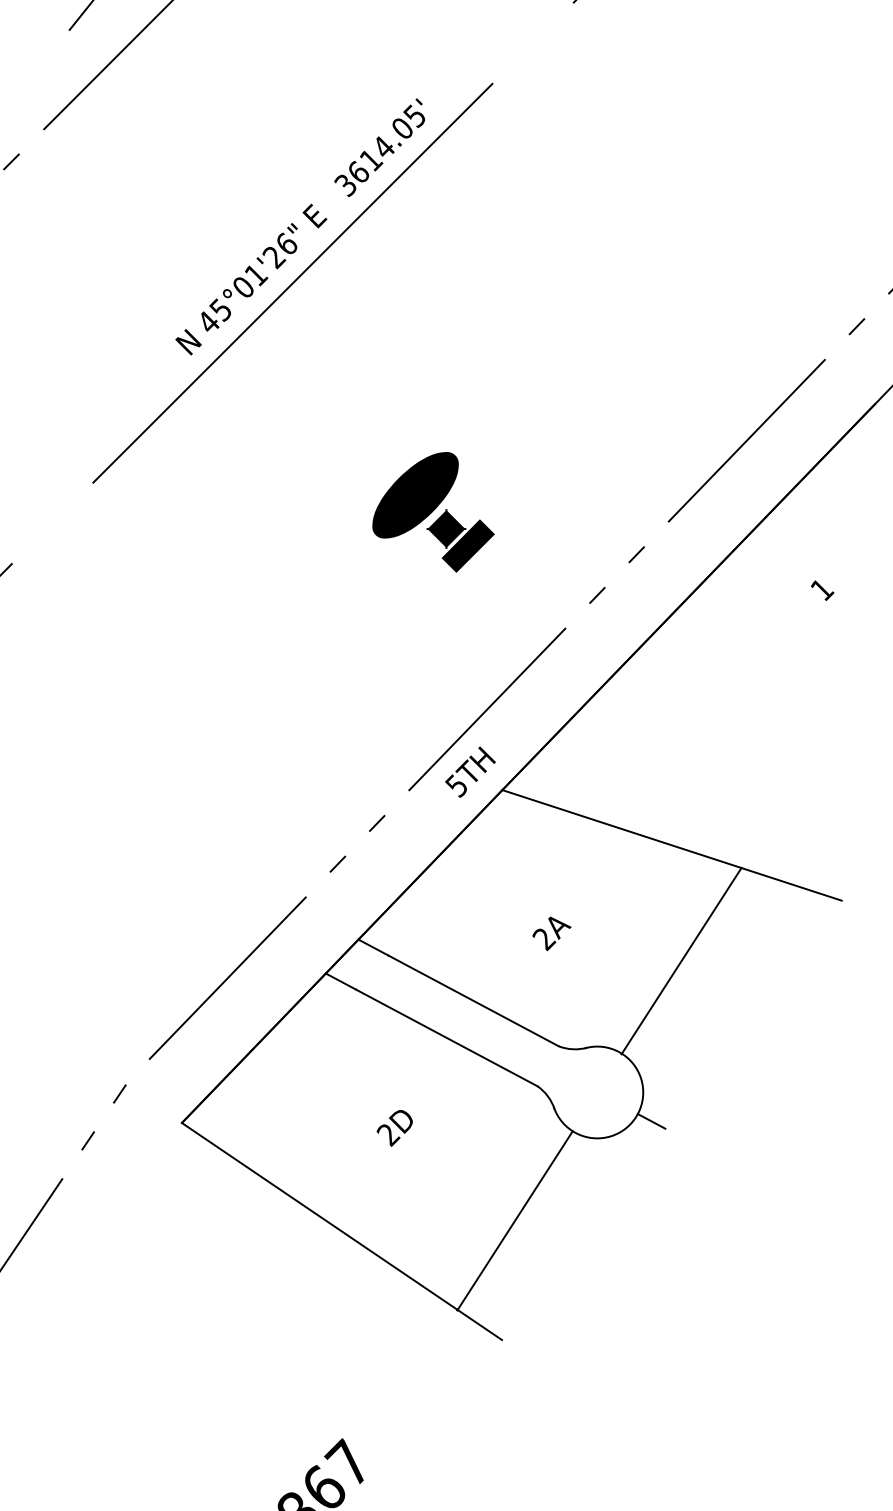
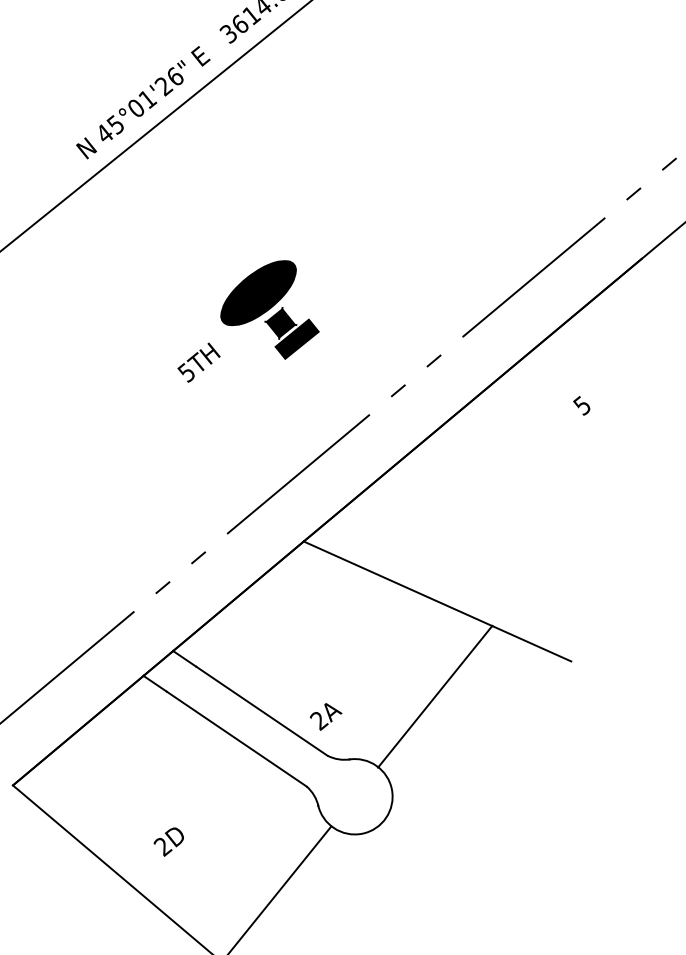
text: (822, 589) -> (582, 405), 1 -> 5
text: (470, 771) -> (199, 362), moved
text: (551, 933) -> (325, 716), moved
line: (651, 1121) -> (396, 825), removed
text: (394, 1128) -> (168, 842), moved

